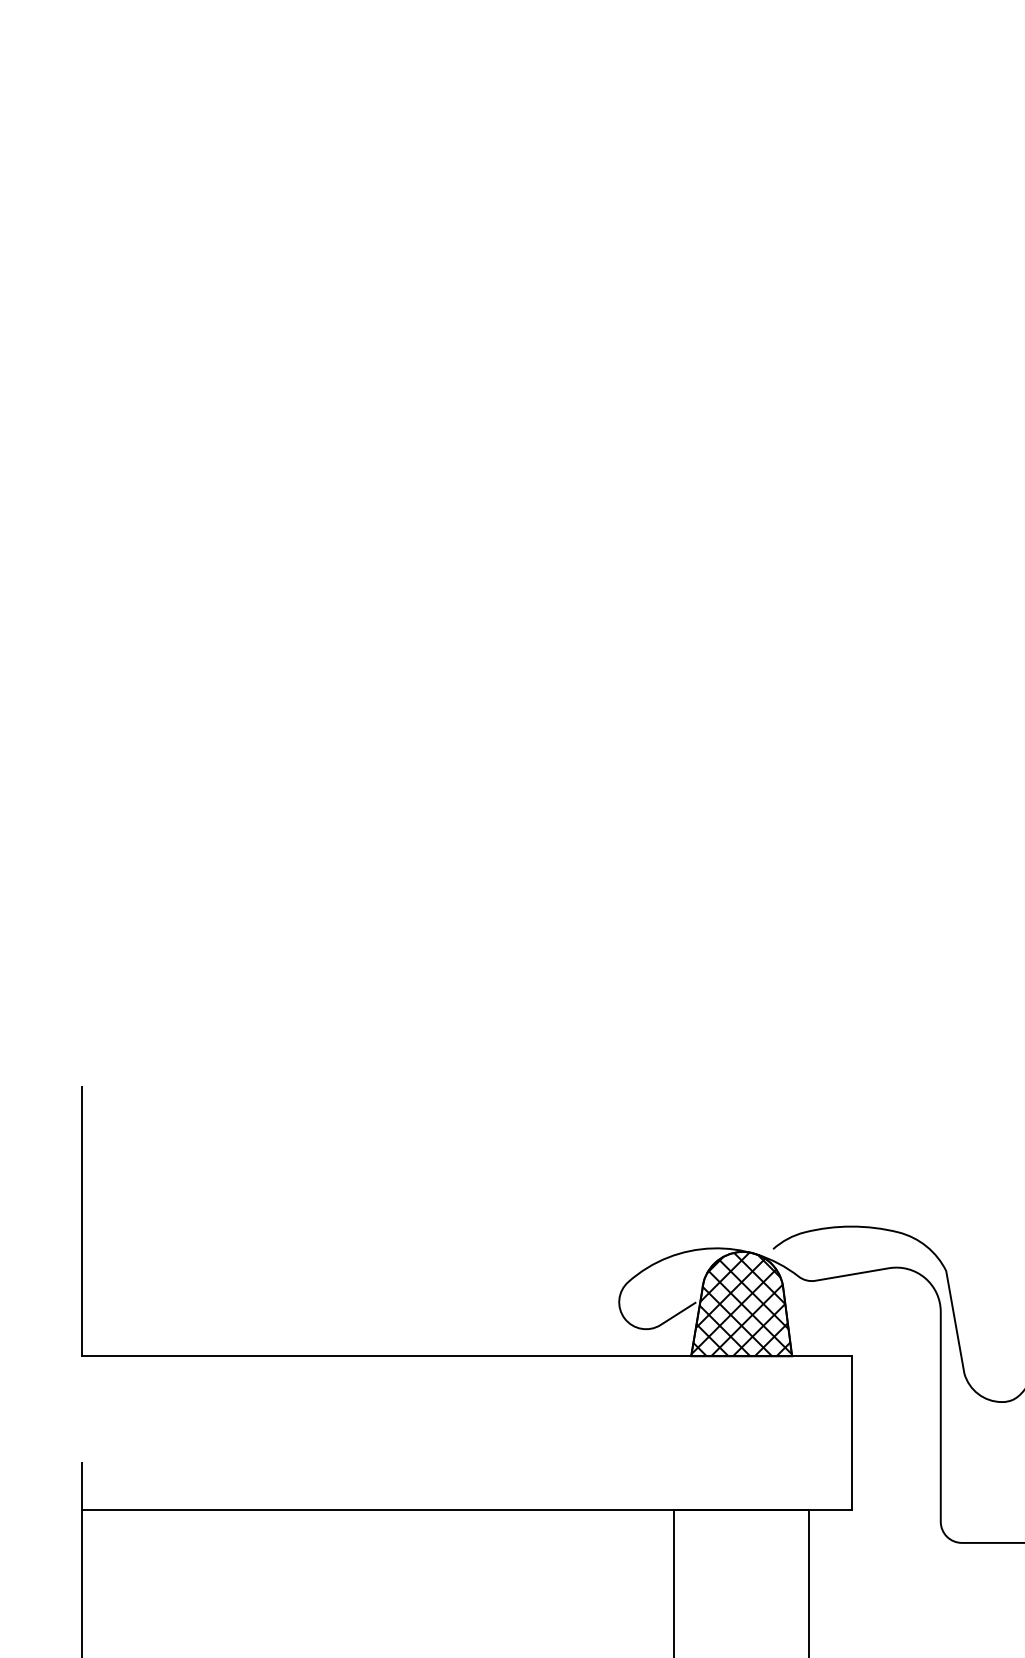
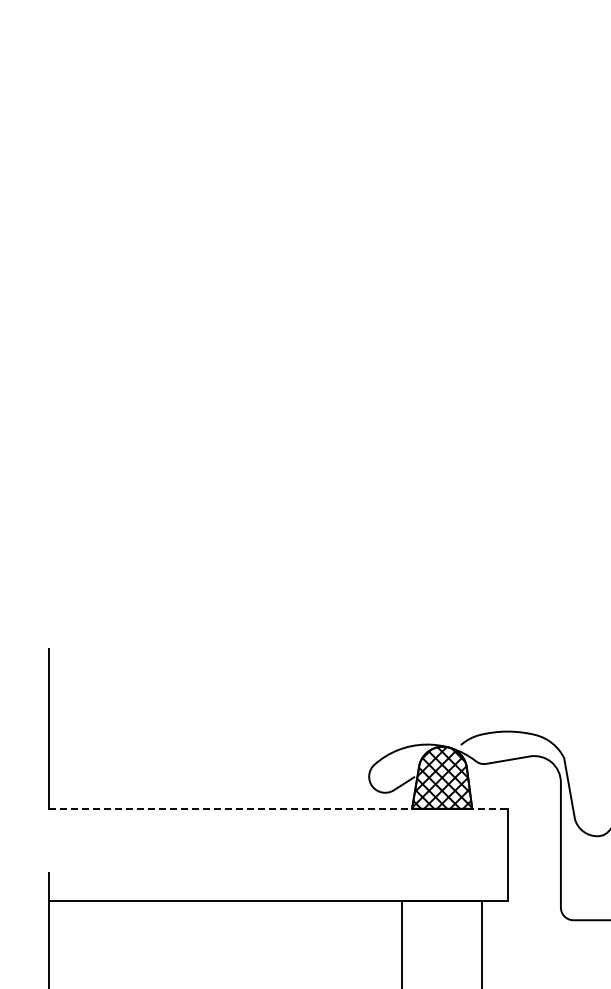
line: (467, 1355) -> (278, 808), solid -> dashed

